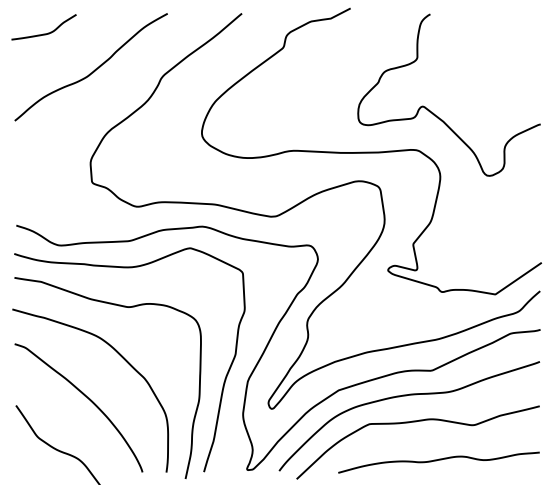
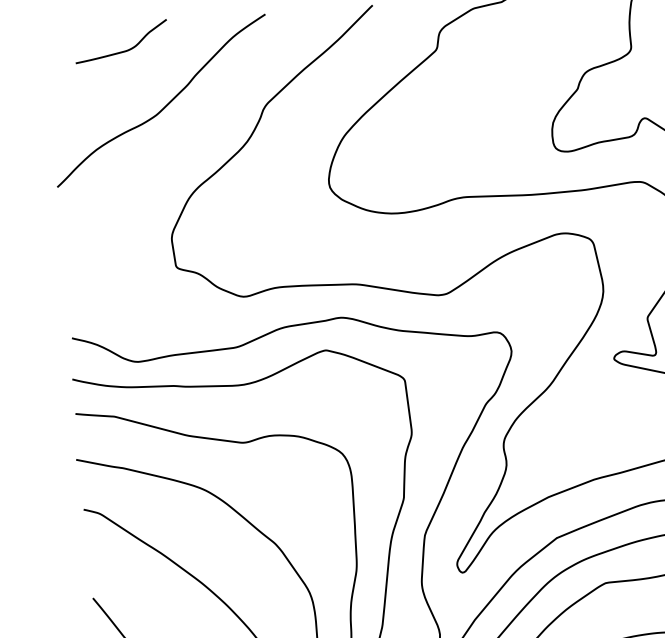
curve: (43, 33) -> (121, 50), moved

